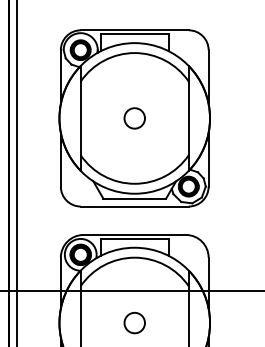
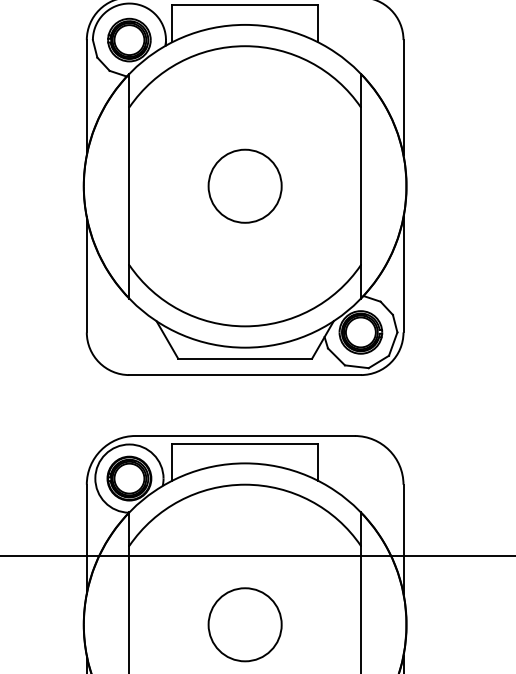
circle: (134, 118) -> (244, 186), size x1.67
circle: (134, 323) -> (244, 625), size x1.67

